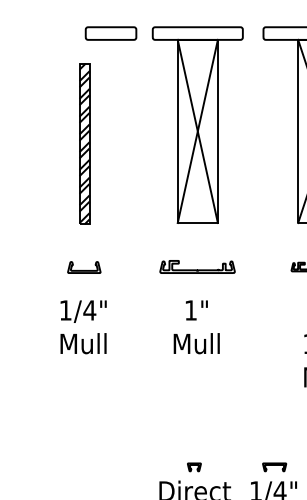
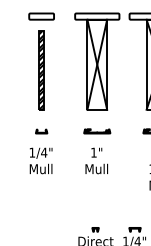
part: (110, 33) -> (41, 16), moved
part: (84, 267) -> (41, 131), size x0.71
part: (198, 267) -> (97, 131), size x0.71

